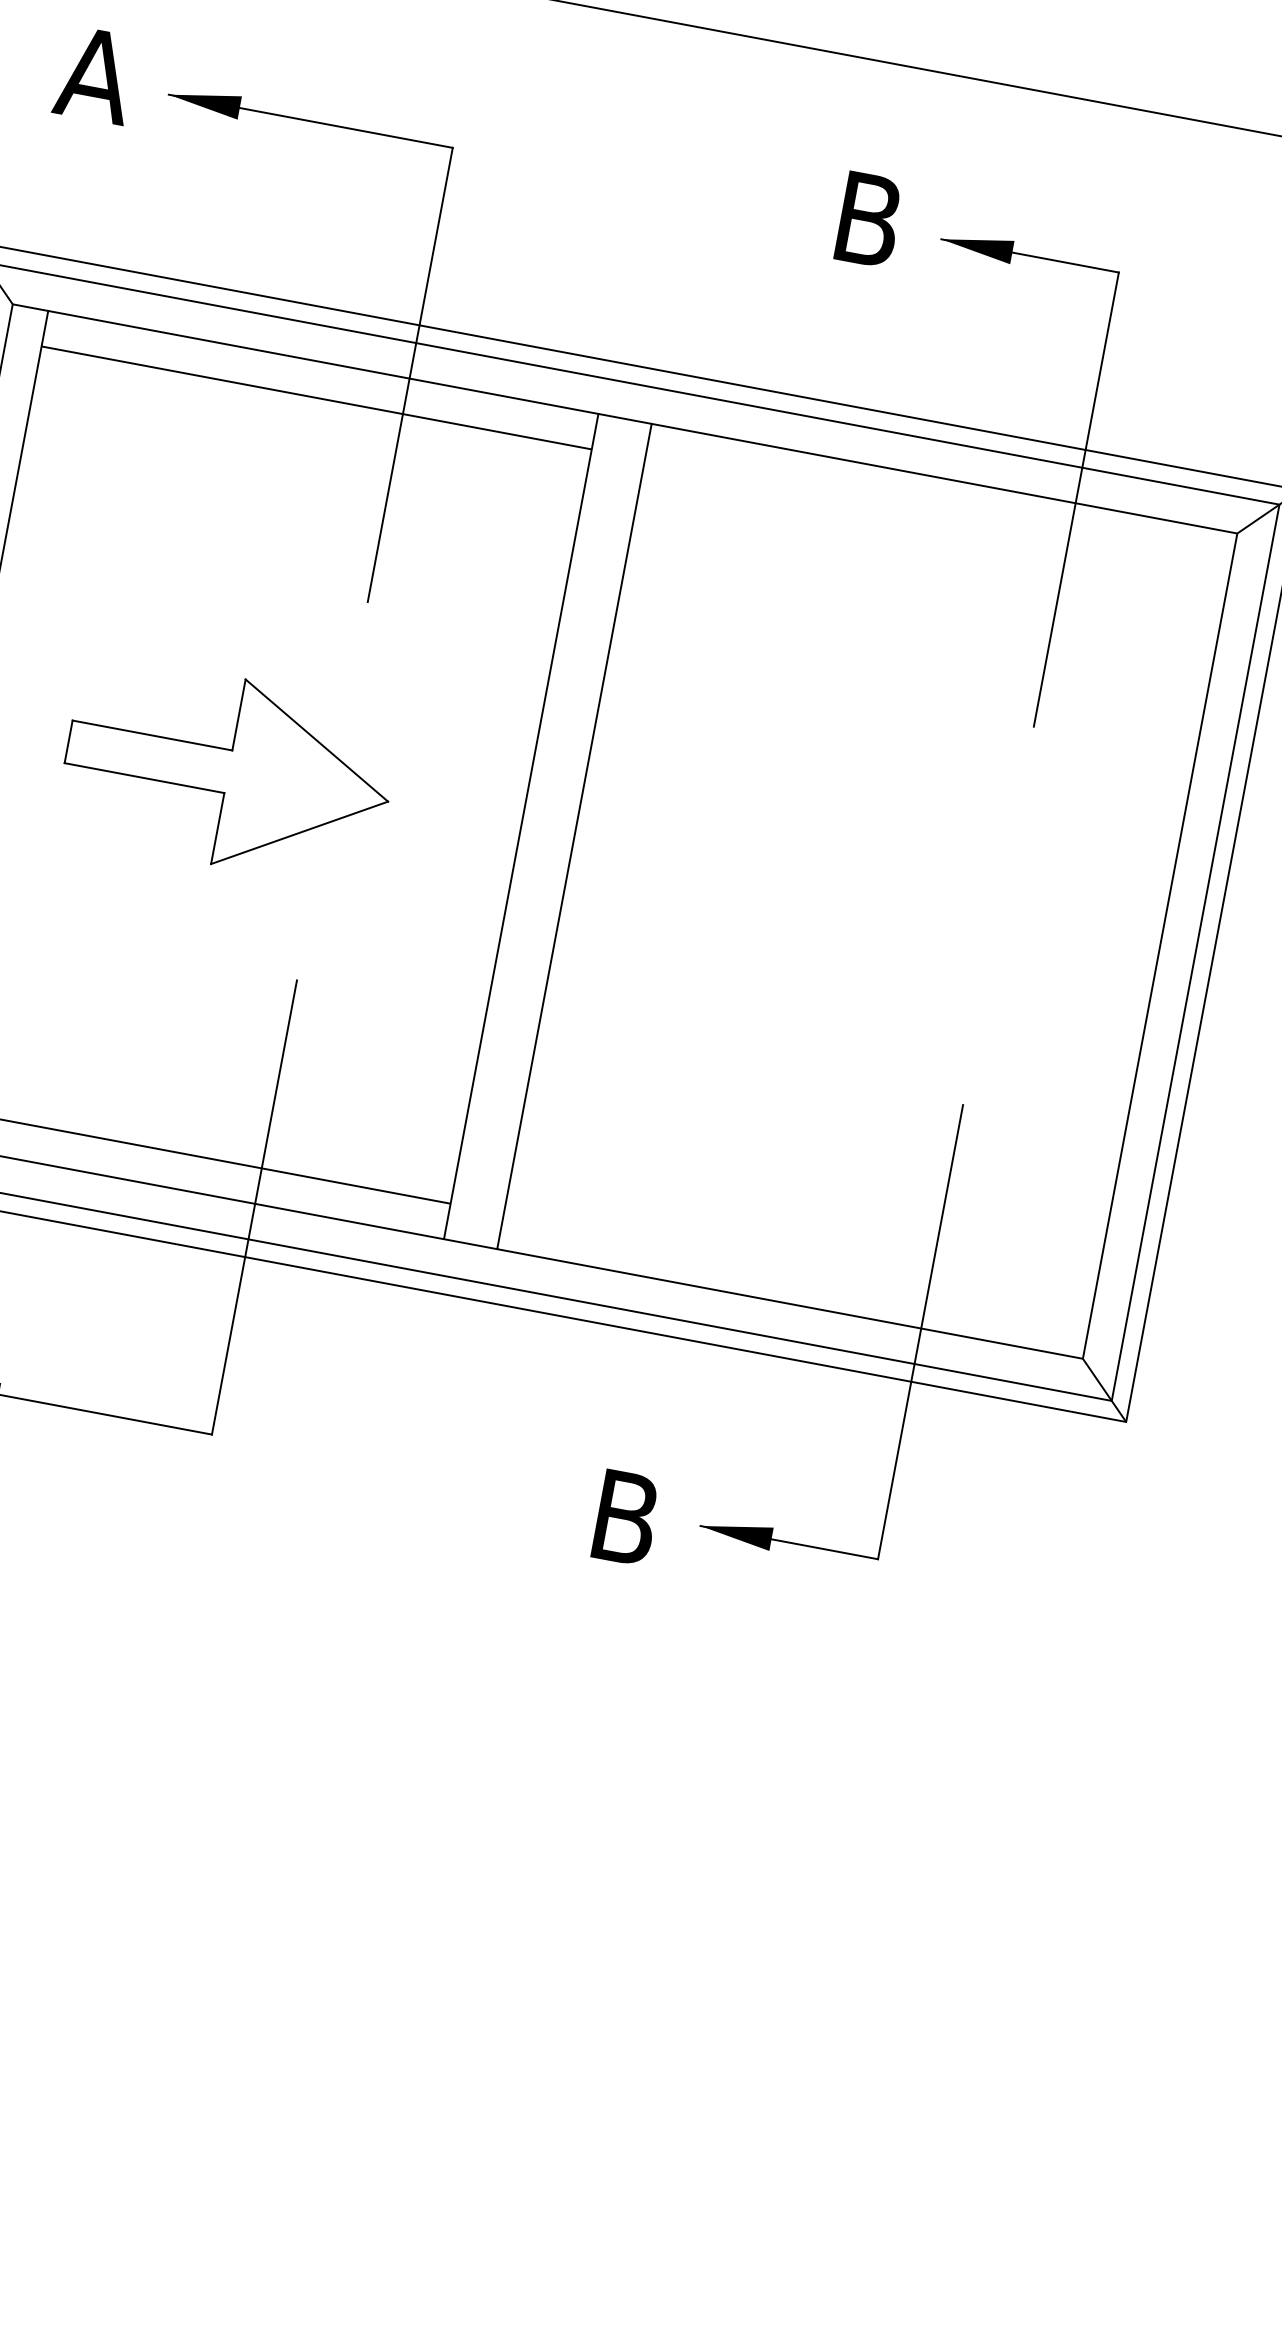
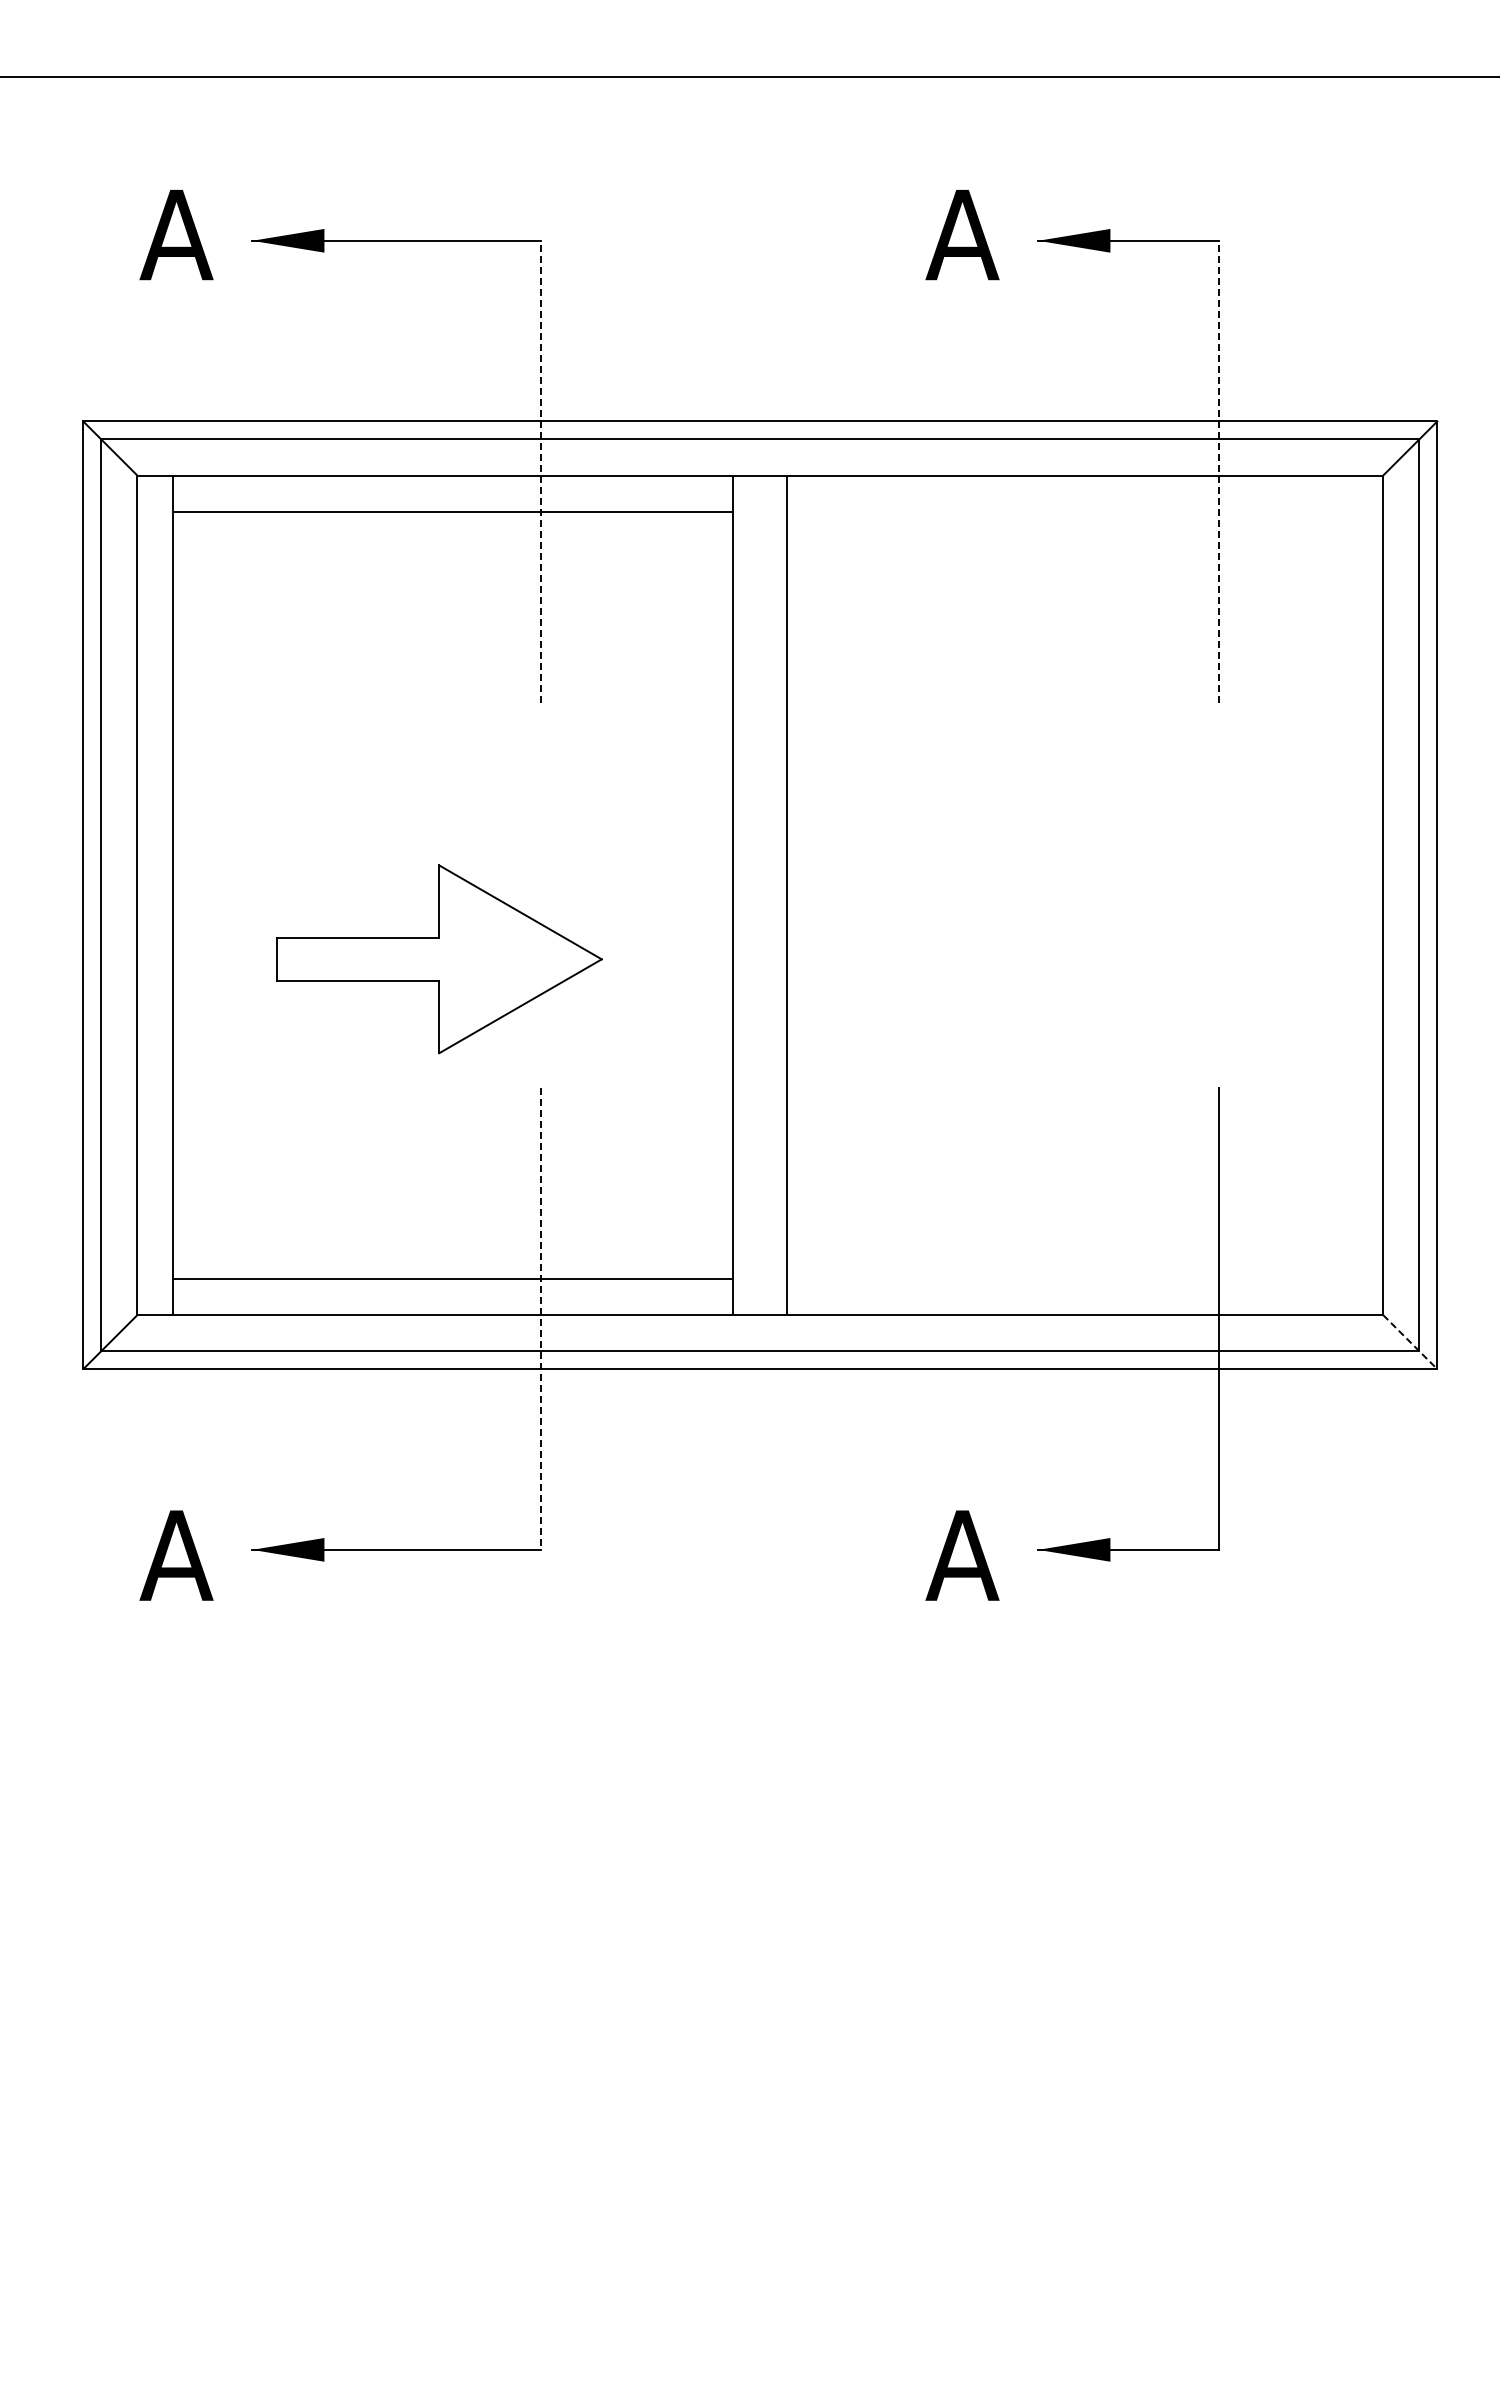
text: (868, 219) -> (962, 234), B -> A
line: (410, 374) -> (541, 471), solid -> dashed
line: (1076, 499) -> (1218, 471), solid -> dashed
part: (228, 771) -> (439, 959), moved
line: (254, 1208) -> (541, 1319), solid -> dashed
line: (1104, 1390) -> (1410, 1342), solid -> dashed
text: (625, 1517) -> (962, 1555), B -> A

